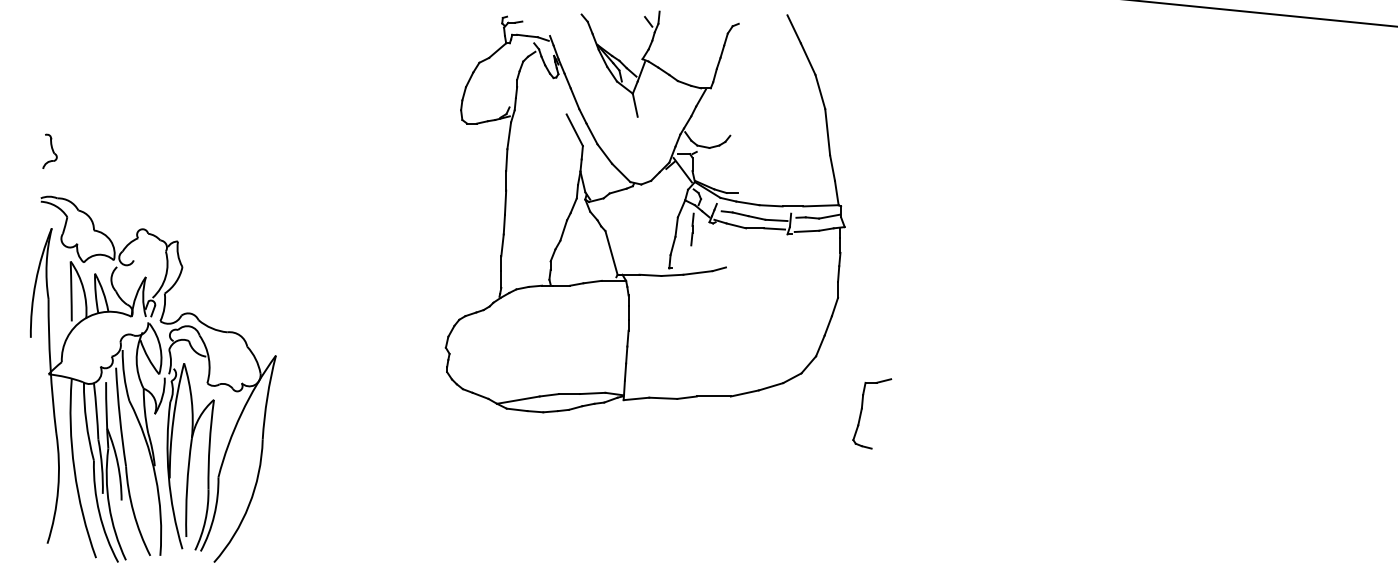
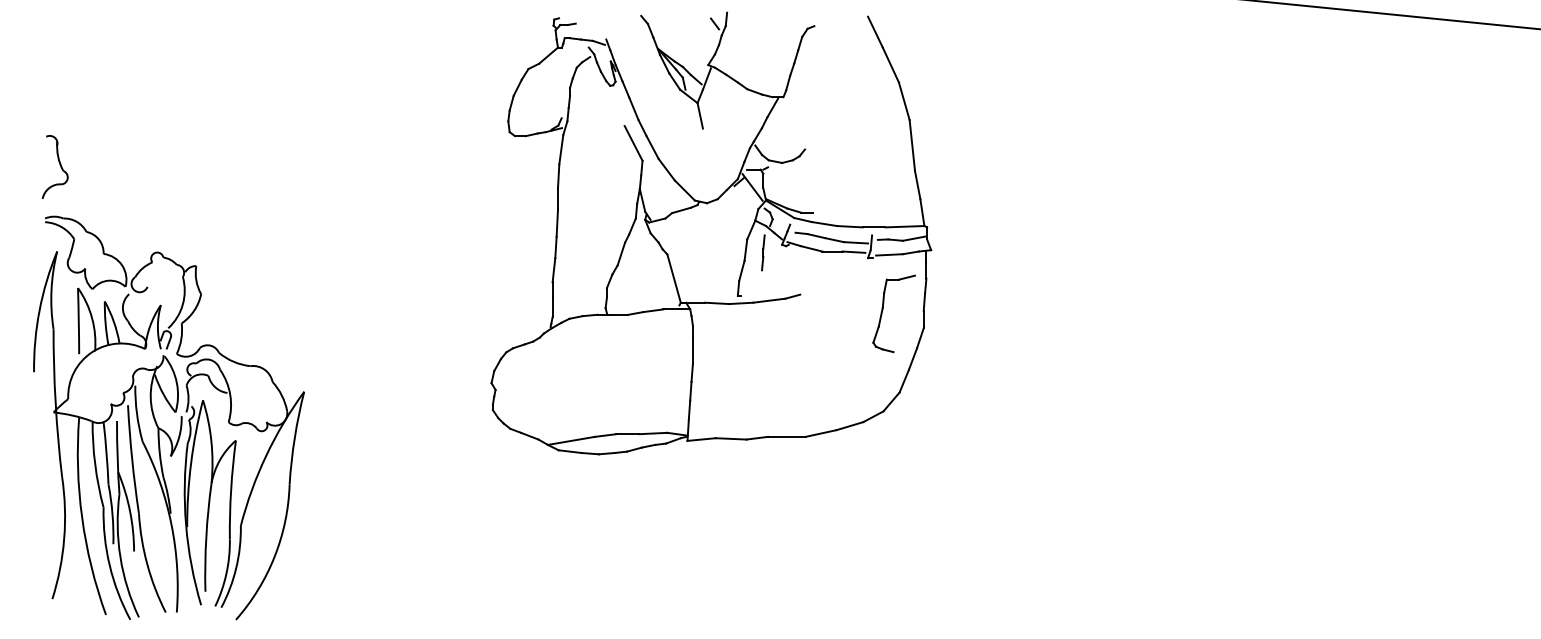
part: (49, 151) -> (54, 166), size x1.67
part: (862, 411) -> (883, 311), moved

